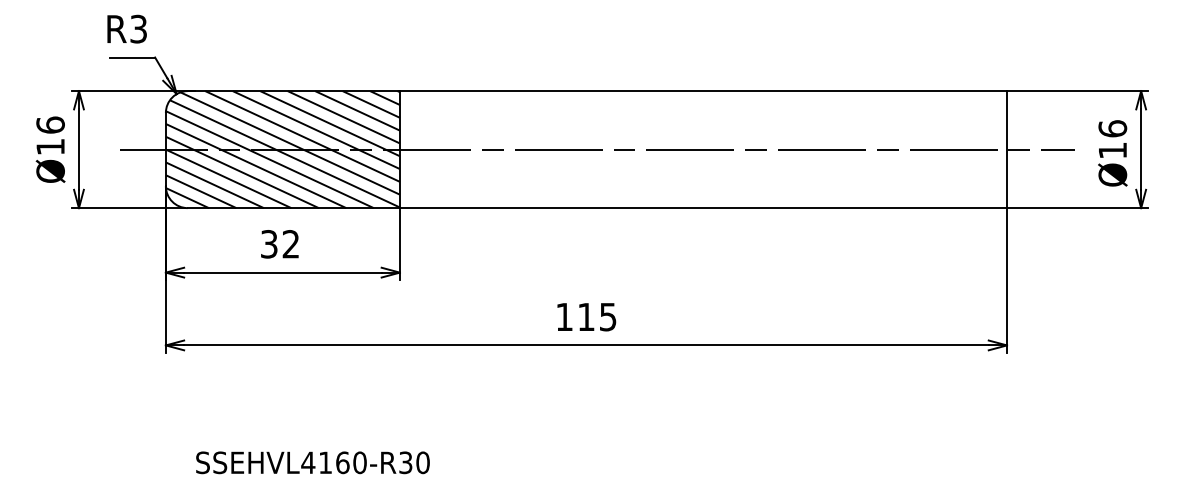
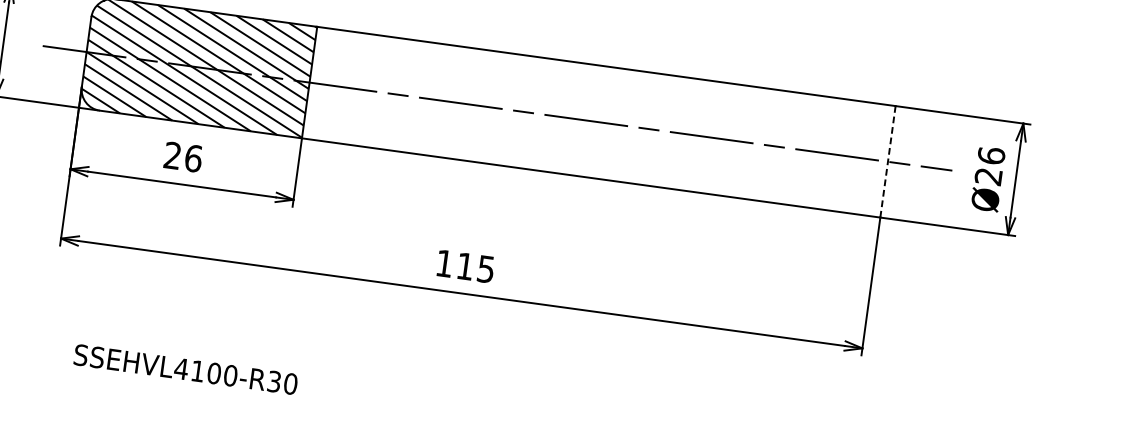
line: (1007, 149) -> (888, 161), solid -> dashed
text: (1112, 150) -> (988, 176), Ø16 -> Ø26
text: (280, 244) -> (183, 157), 32 -> 26
text: (342, 462) -> (214, 373), SSEHVL4160-R30 -> SSEHVL4100-R30

